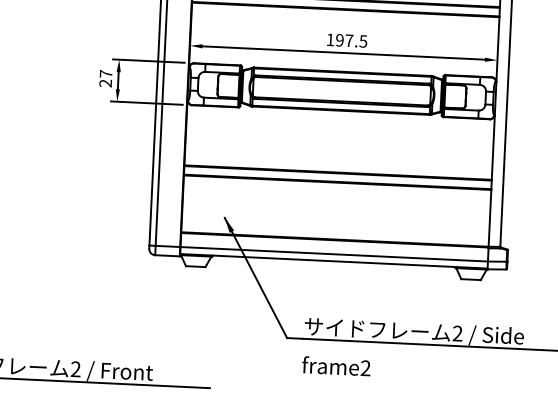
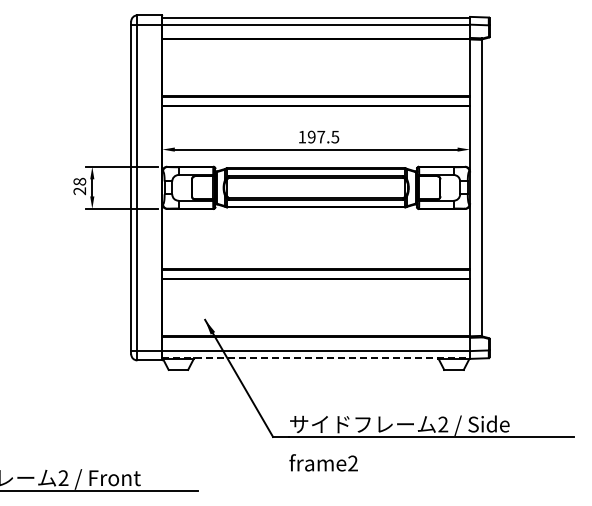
text: (105, 73) -> (79, 181), 27 -> 28
line: (334, 261) -> (316, 358), solid -> dashed

